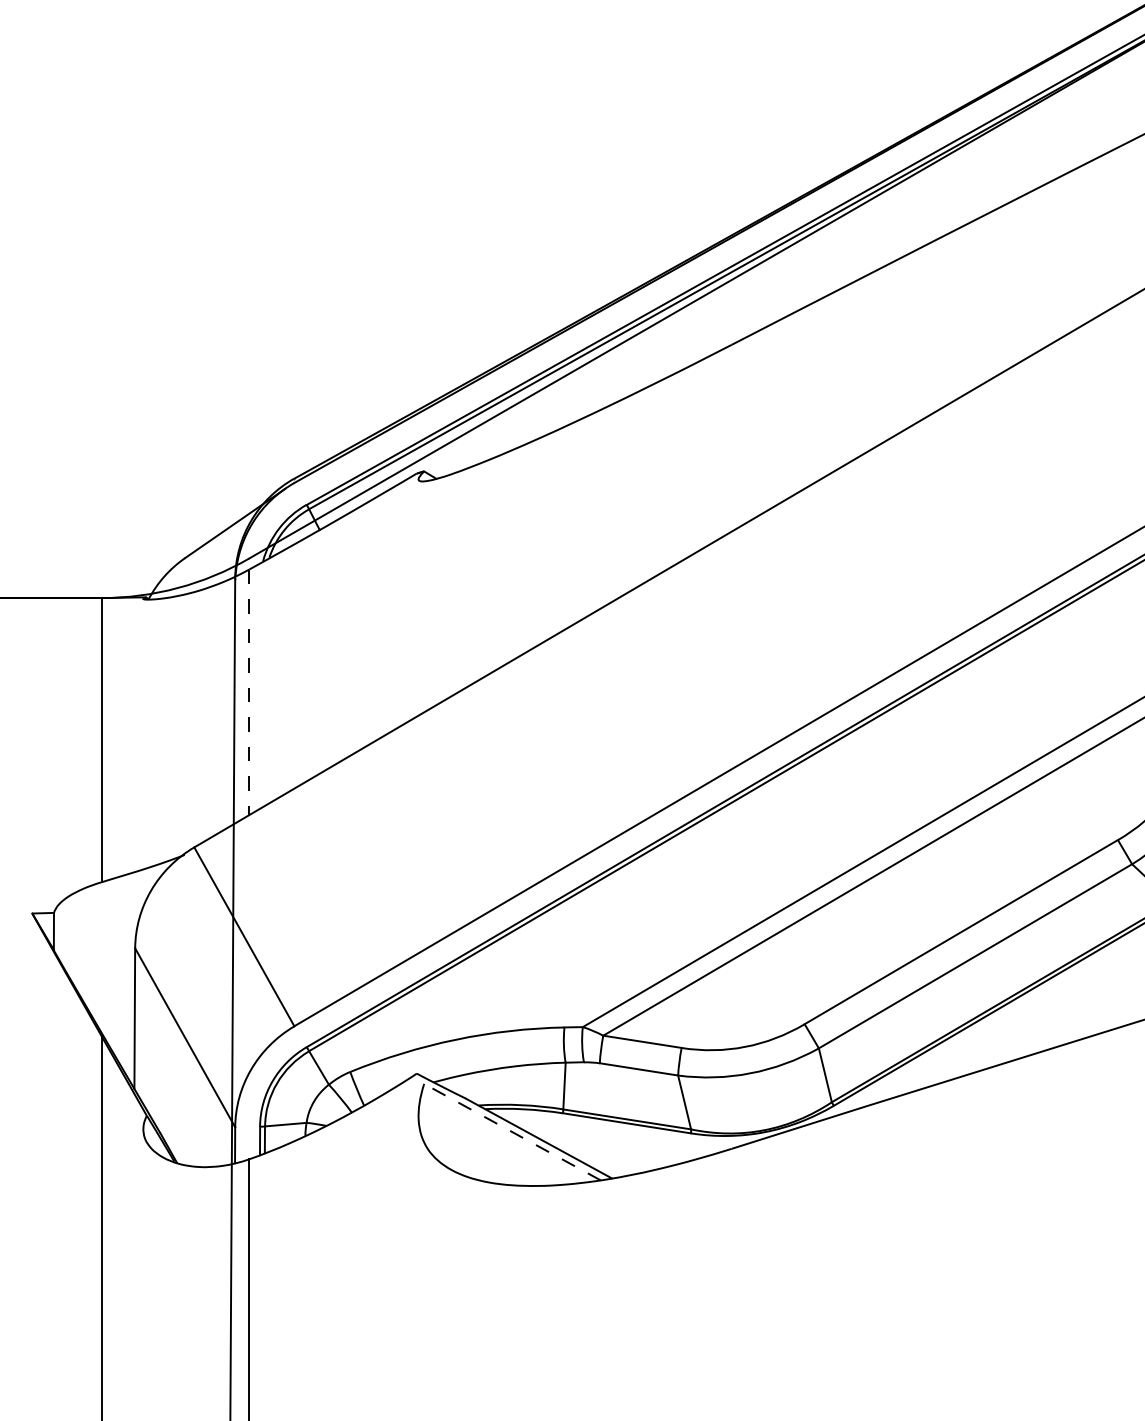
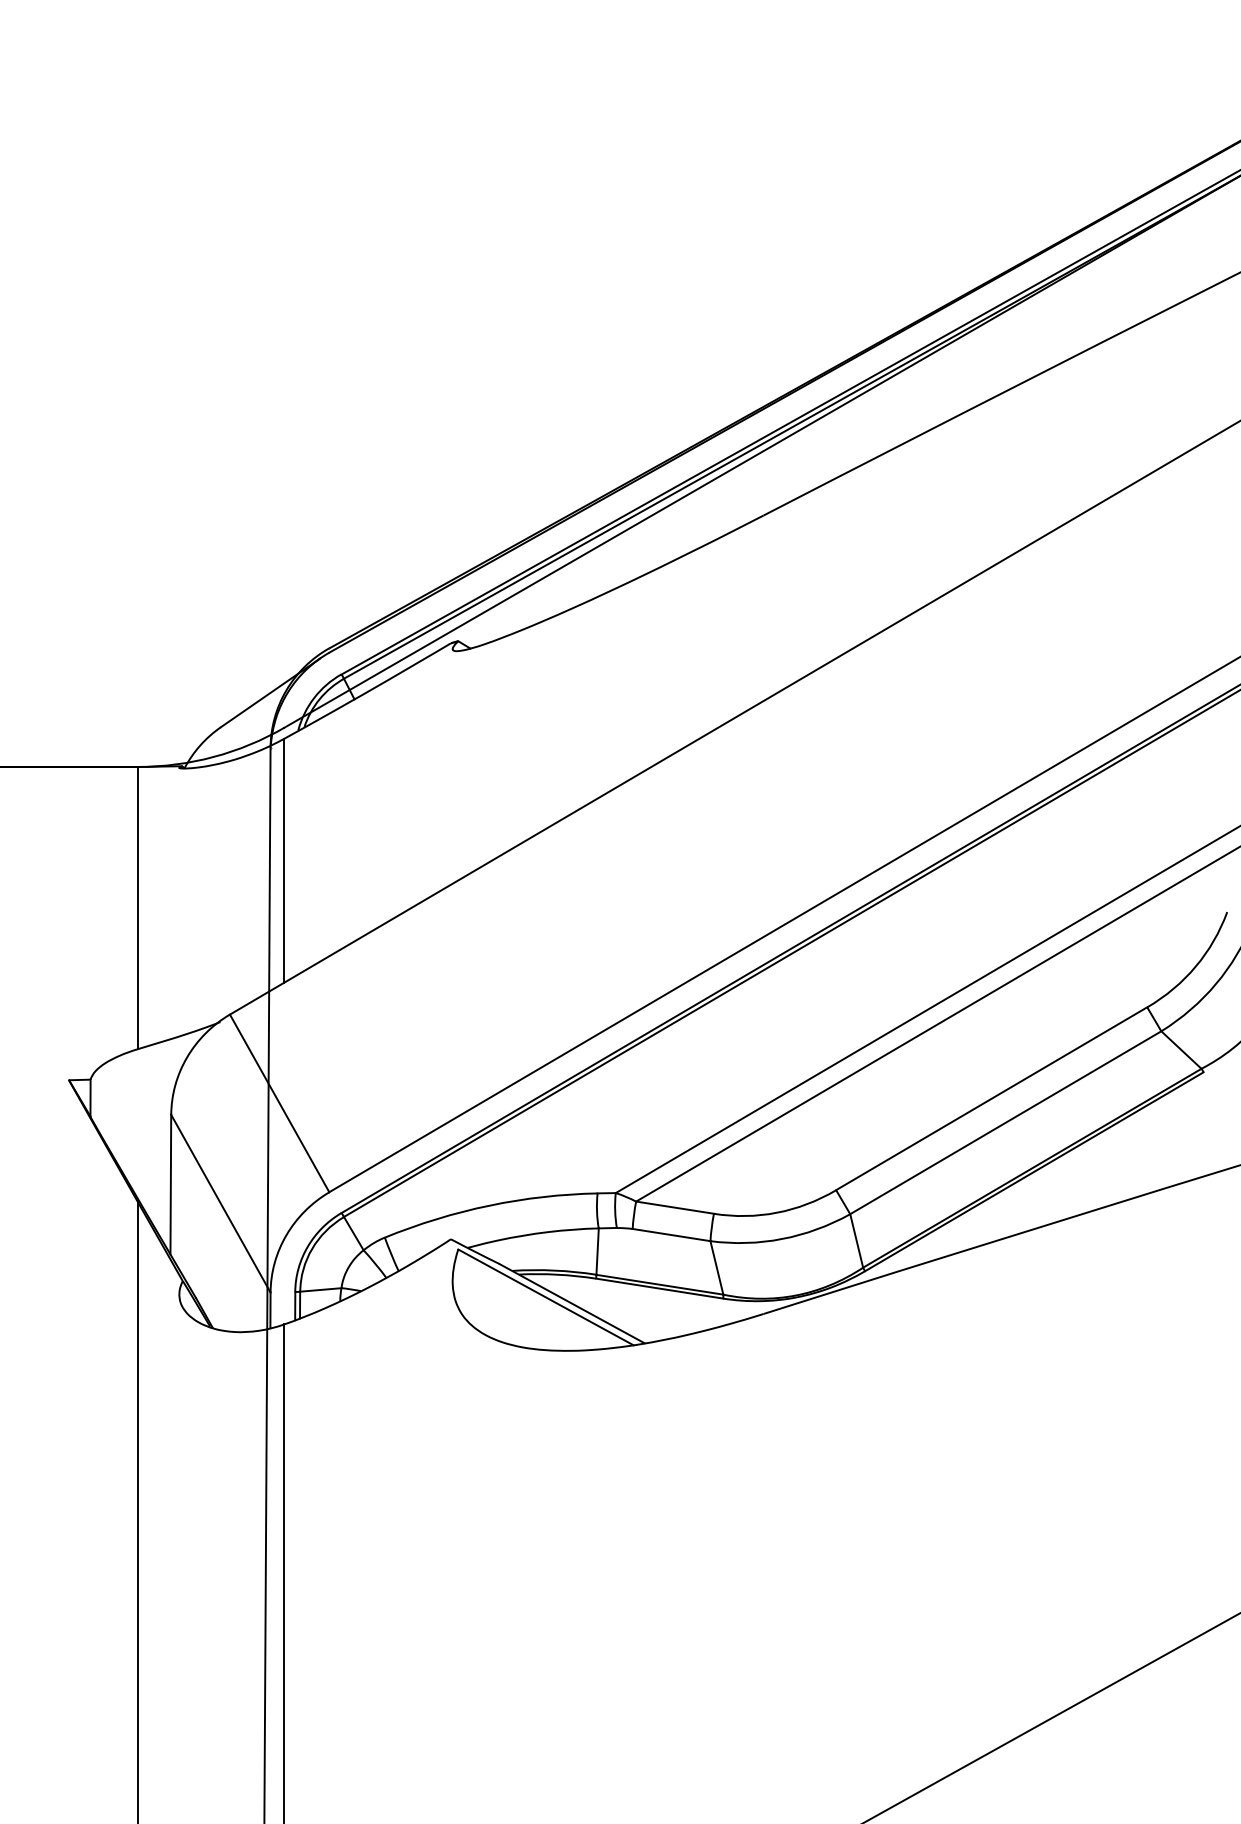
line: (249, 692) -> (284, 860), dashed -> solid
line: (512, 1132) -> (545, 1297), dashed -> solid

